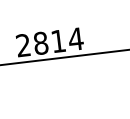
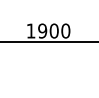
text: (49, 41) -> (48, 30), 2814 -> 1900

